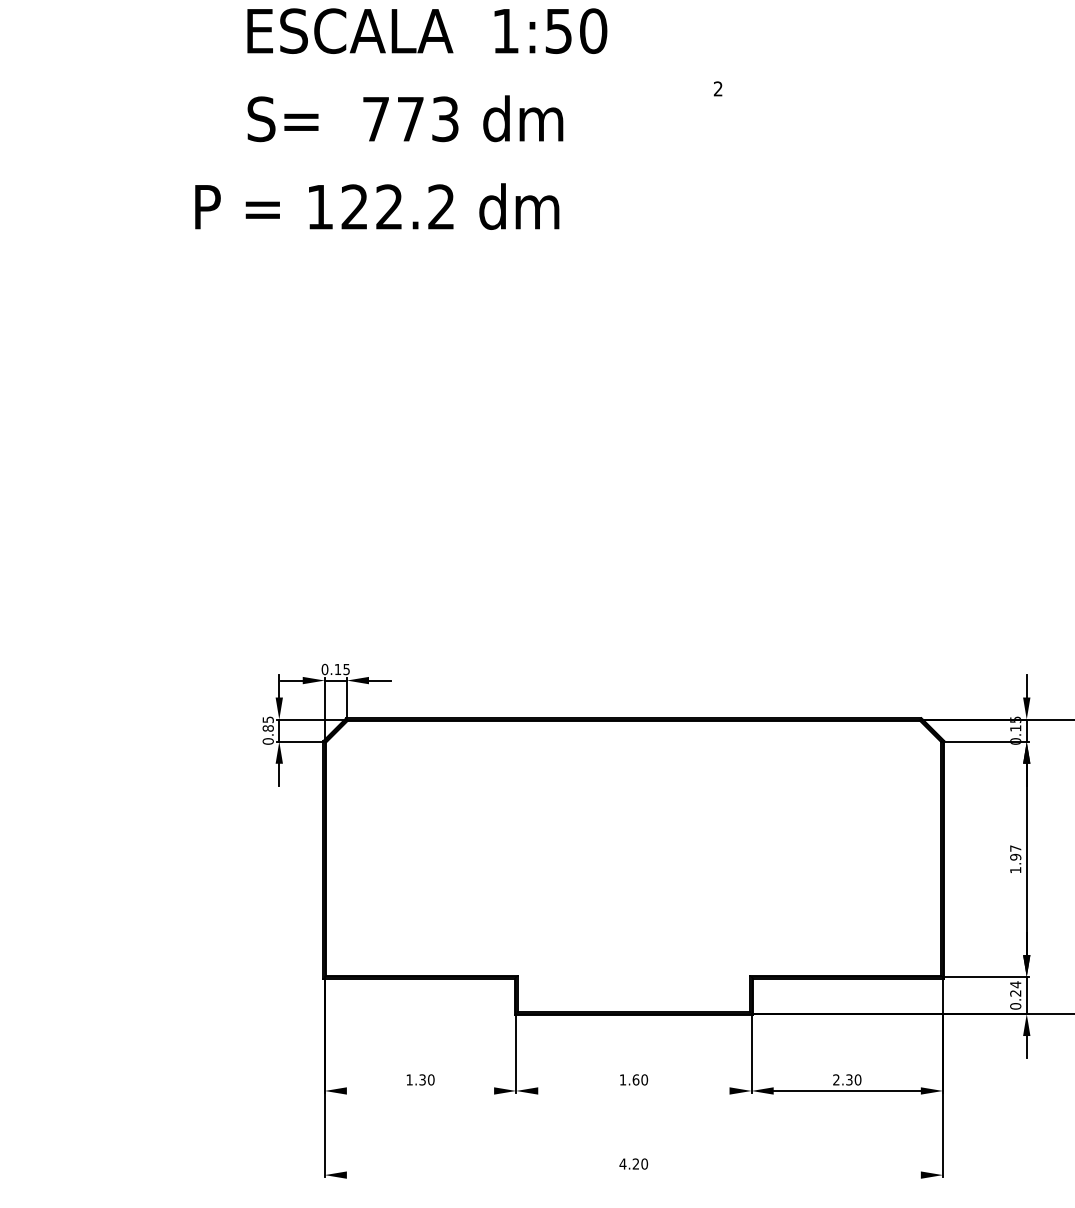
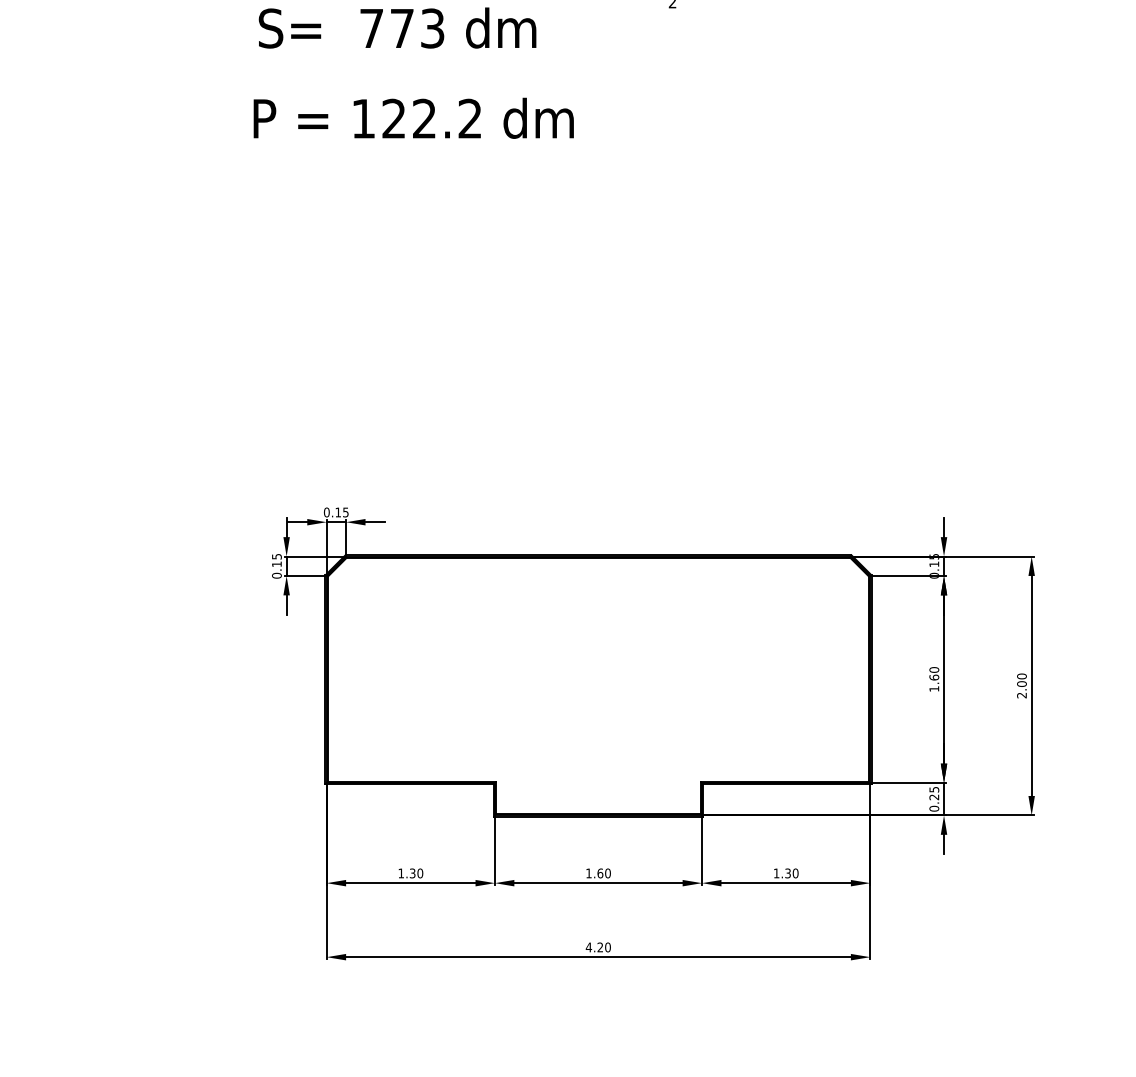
text: (376, 205) -> (413, 117), moved
text: (267, 728) -> (276, 564), 0.85 -> 0.15
text: (1015, 852) -> (934, 673), 1.97 -> 1.60
text: (1015, 984) -> (934, 789), 0.24 -> 0.25
text: (836, 1079) -> (776, 873), 2.30 -> 1.30
line: (420, 1091) -> (410, 883), added
line: (633, 1091) -> (598, 883), added
line: (633, 1175) -> (598, 957), added

